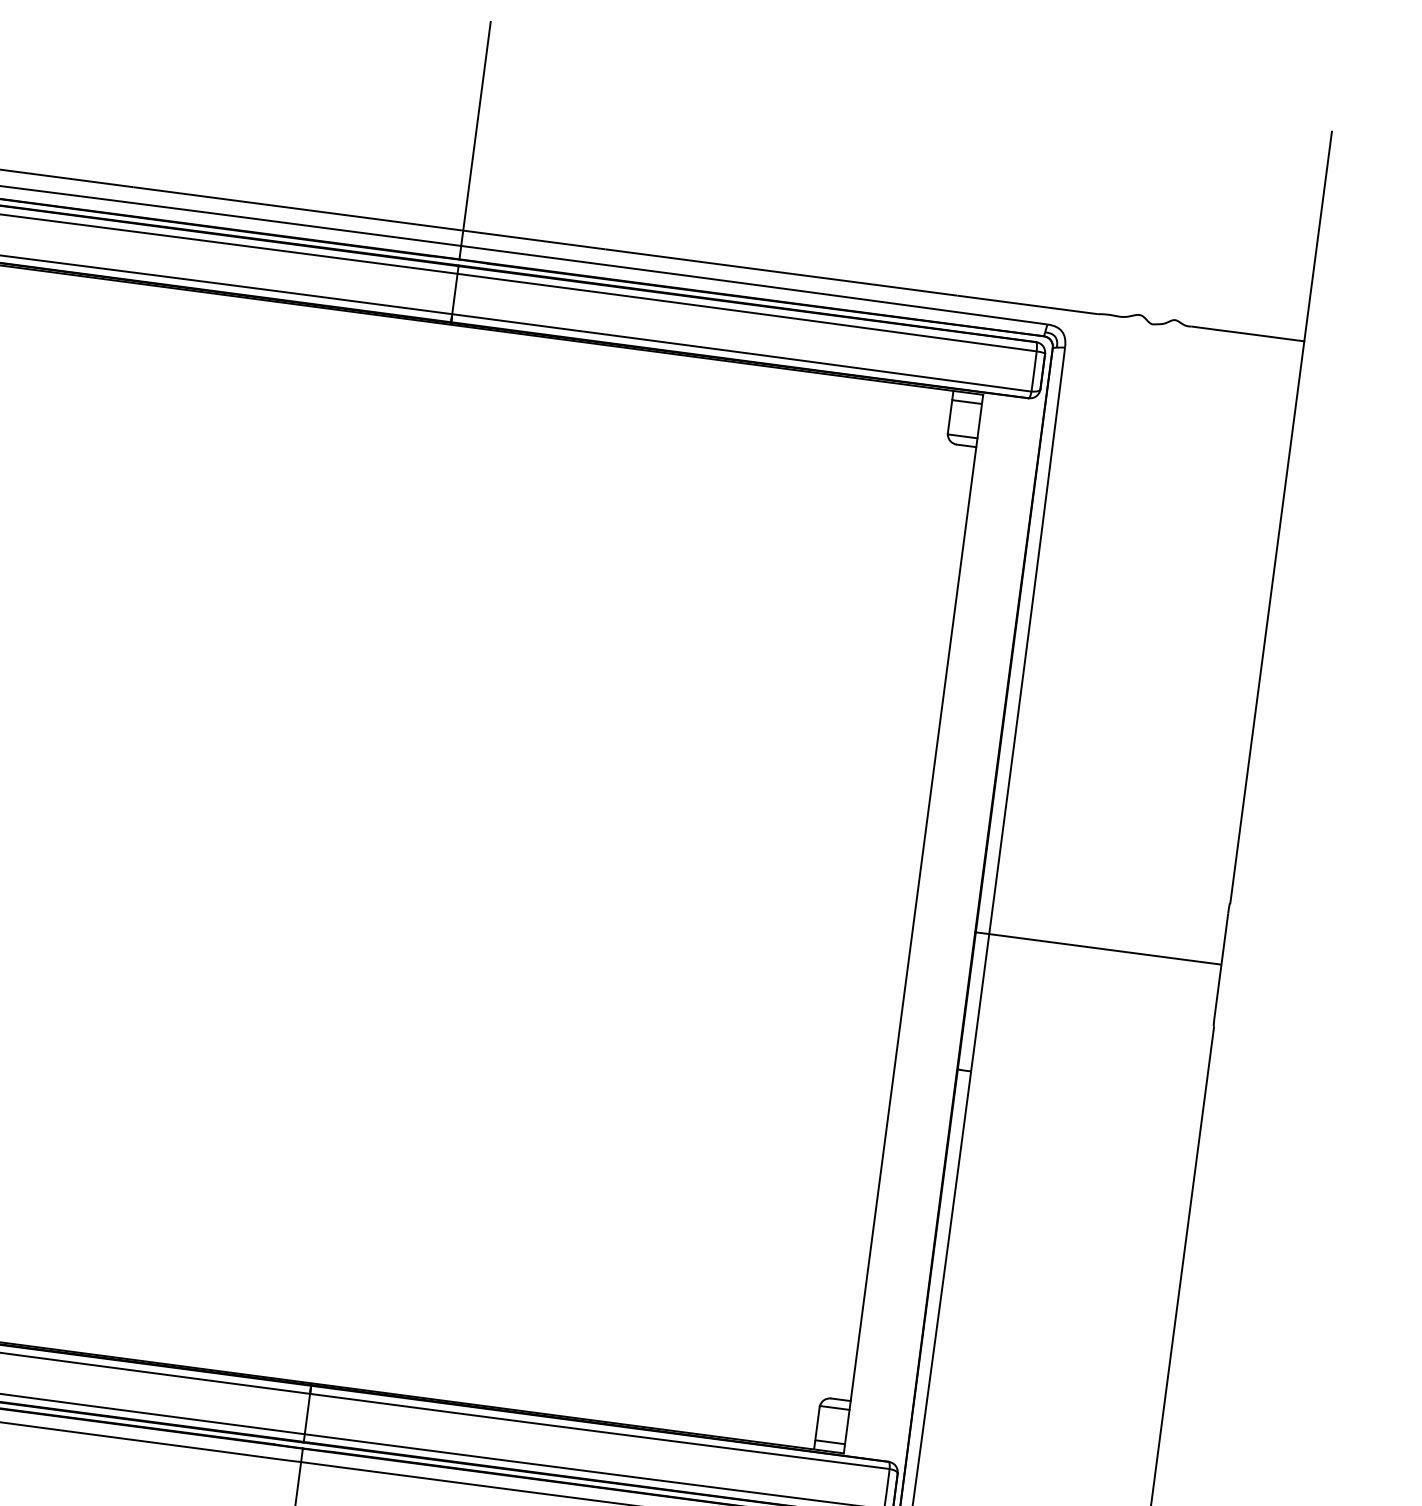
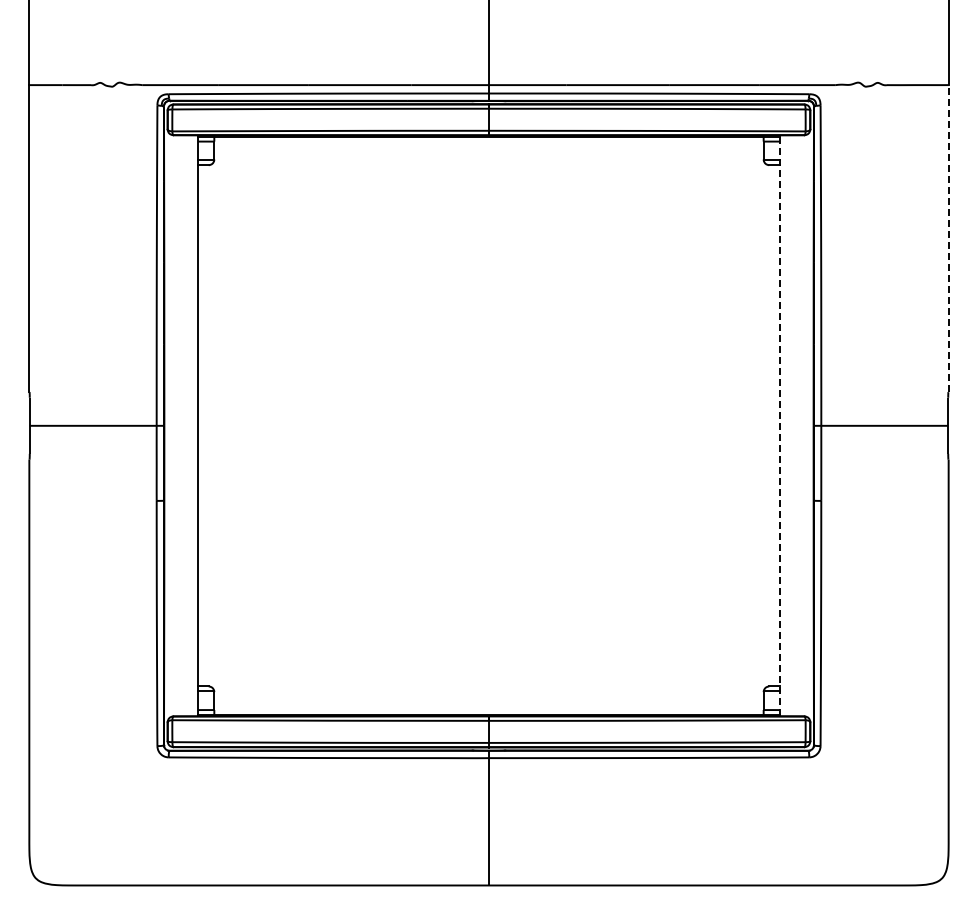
line: (1267, 621) -> (948, 238), solid -> dashed
line: (912, 925) -> (779, 426), solid -> dashed

